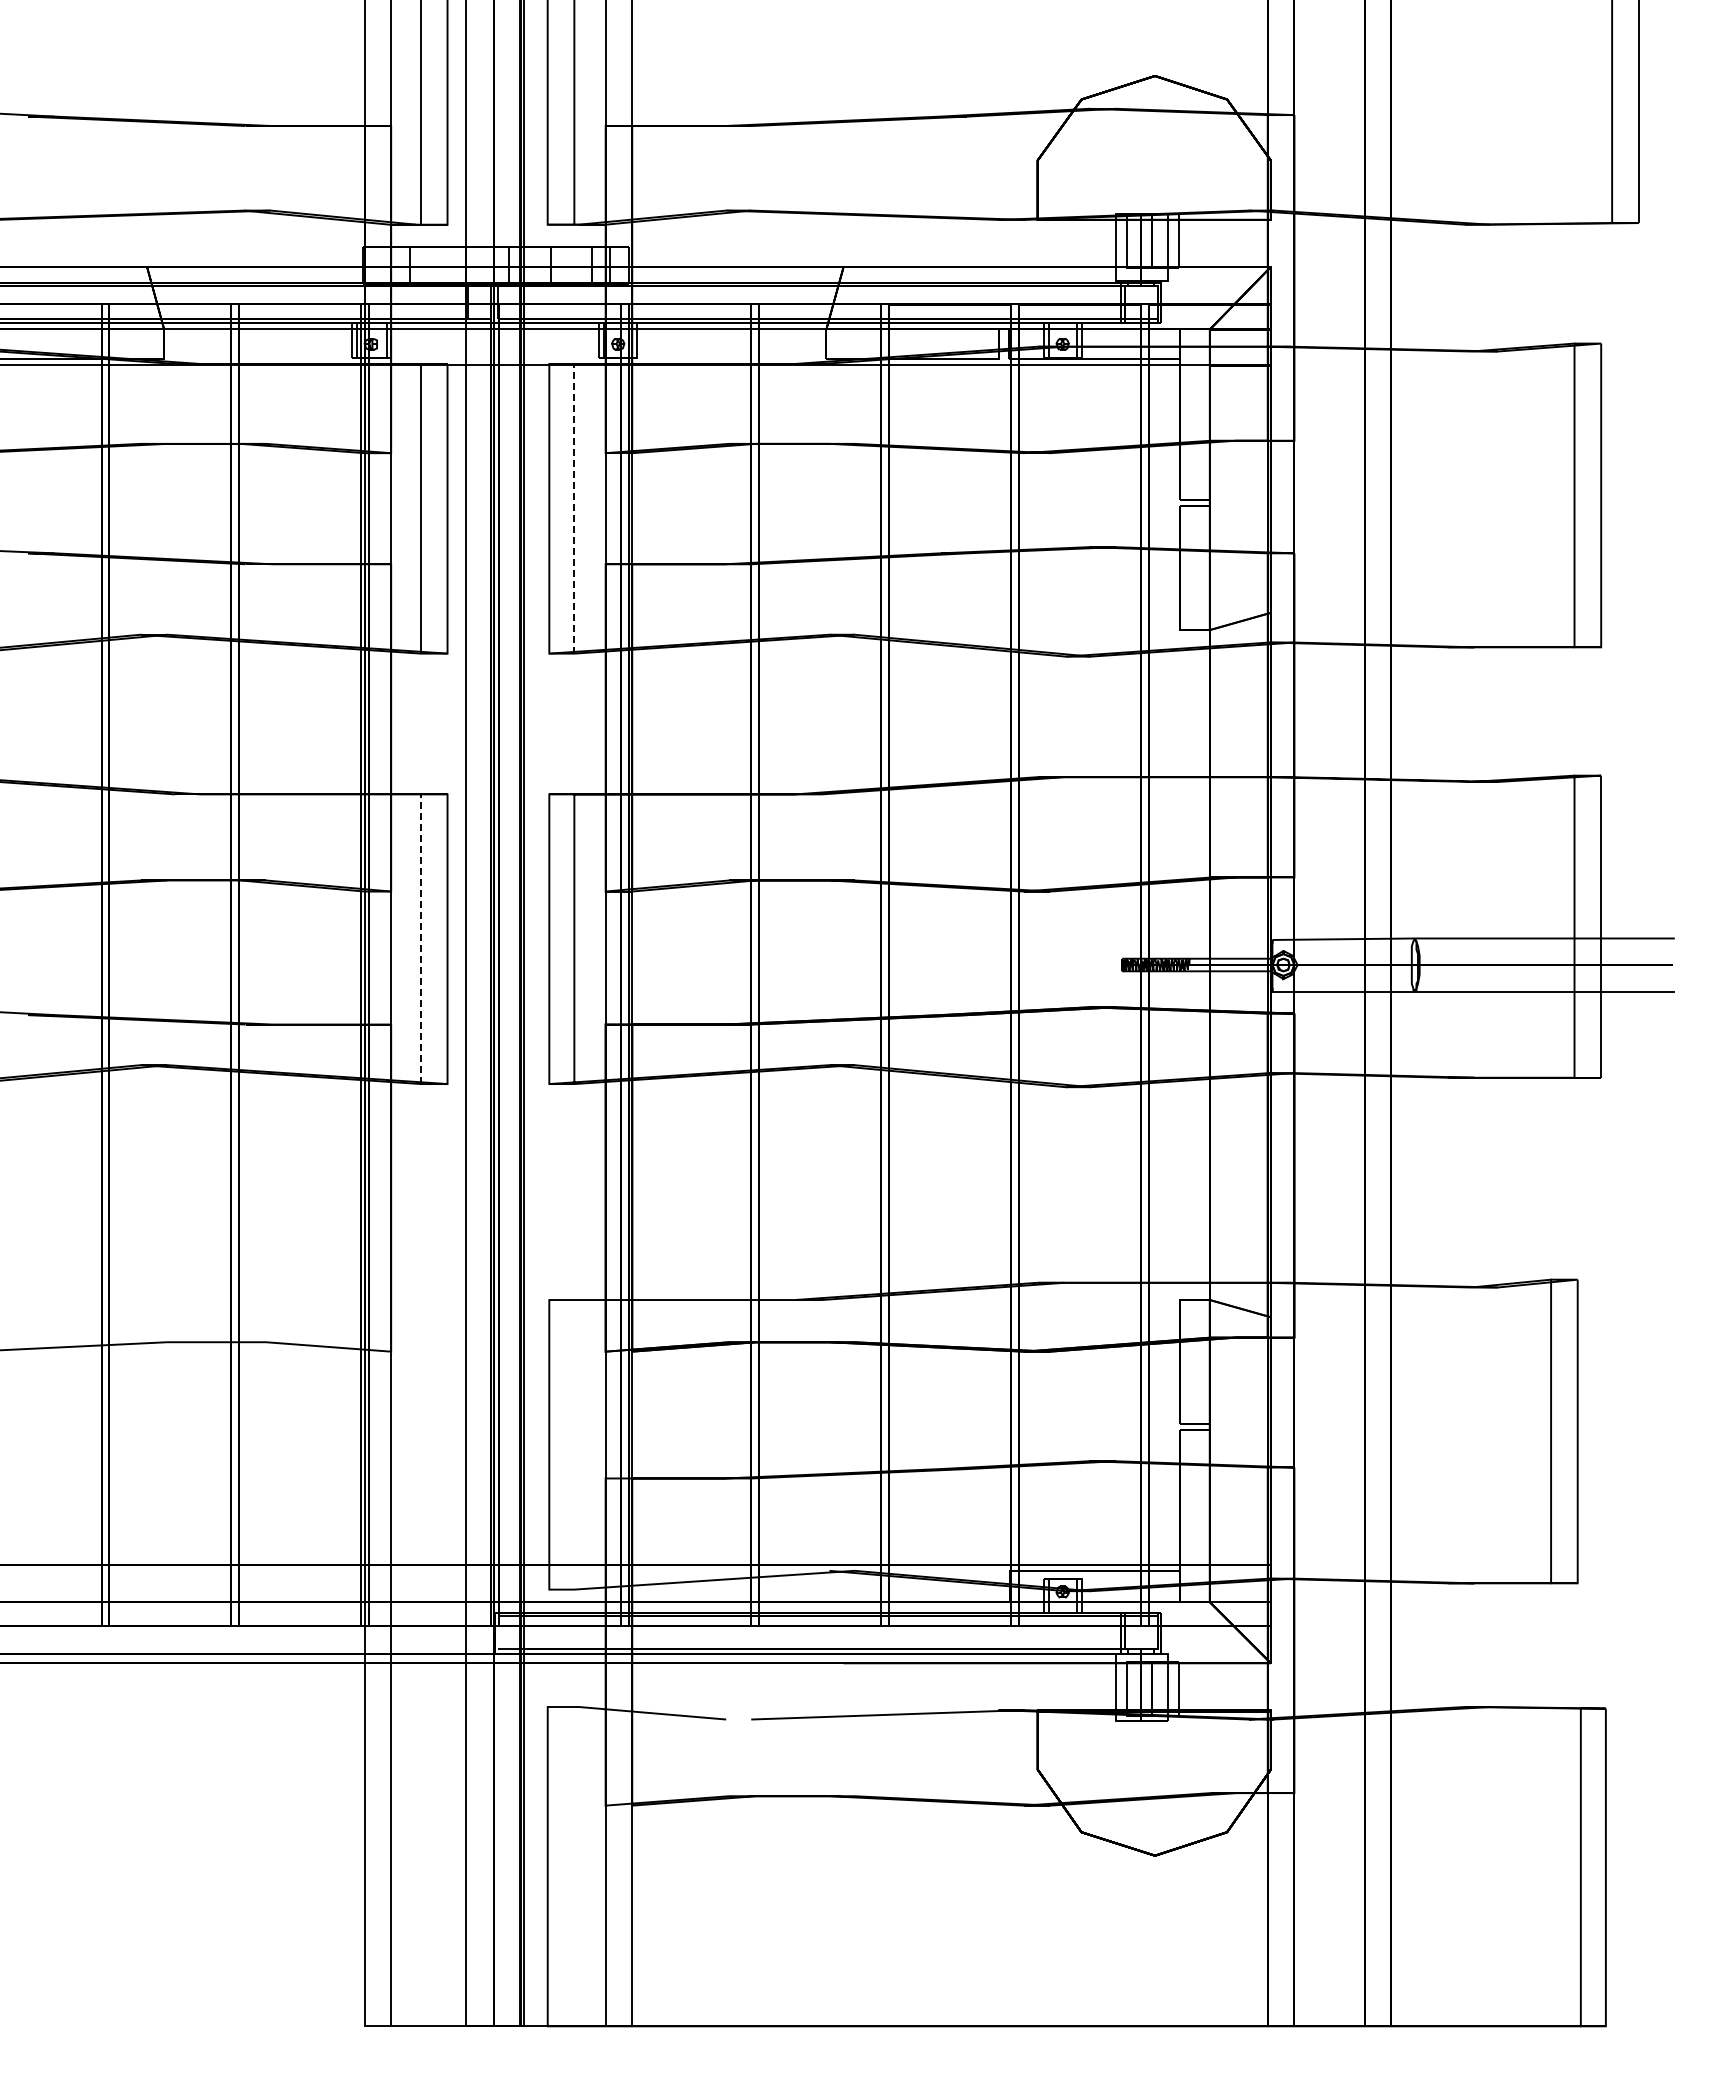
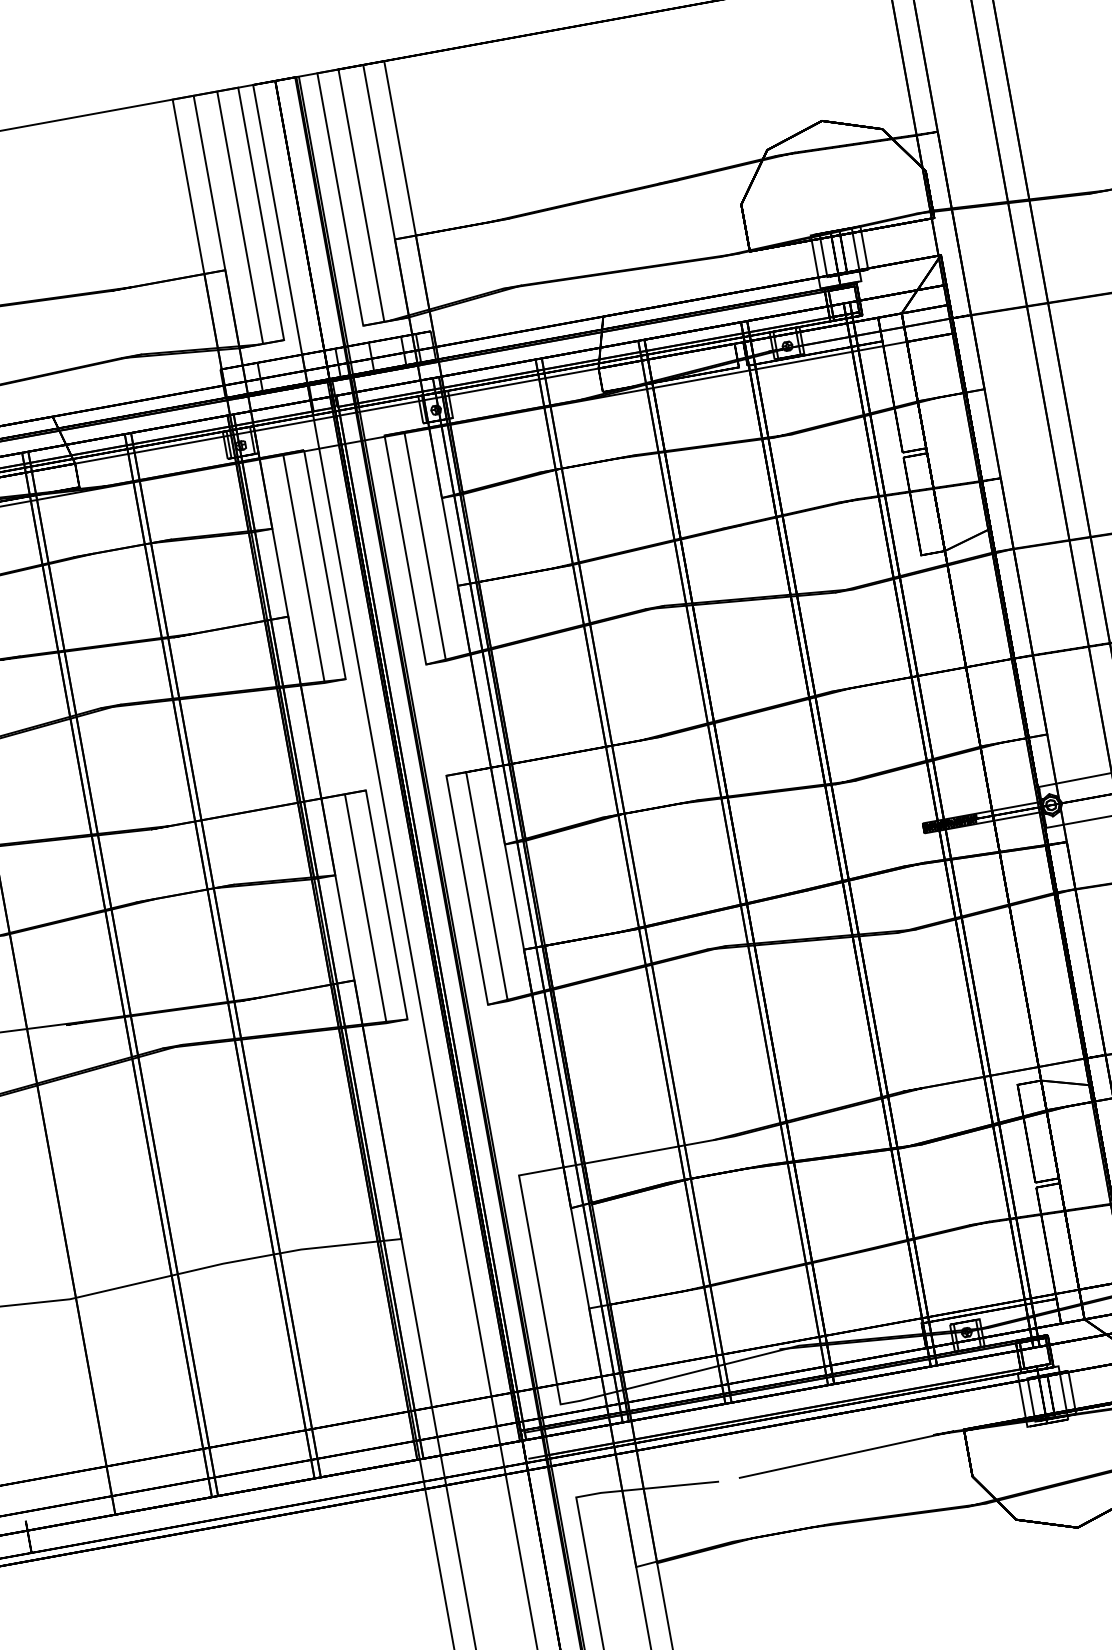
line: (574, 508) -> (425, 546), dashed -> solid
line: (420, 939) -> (365, 909), dashed -> solid

